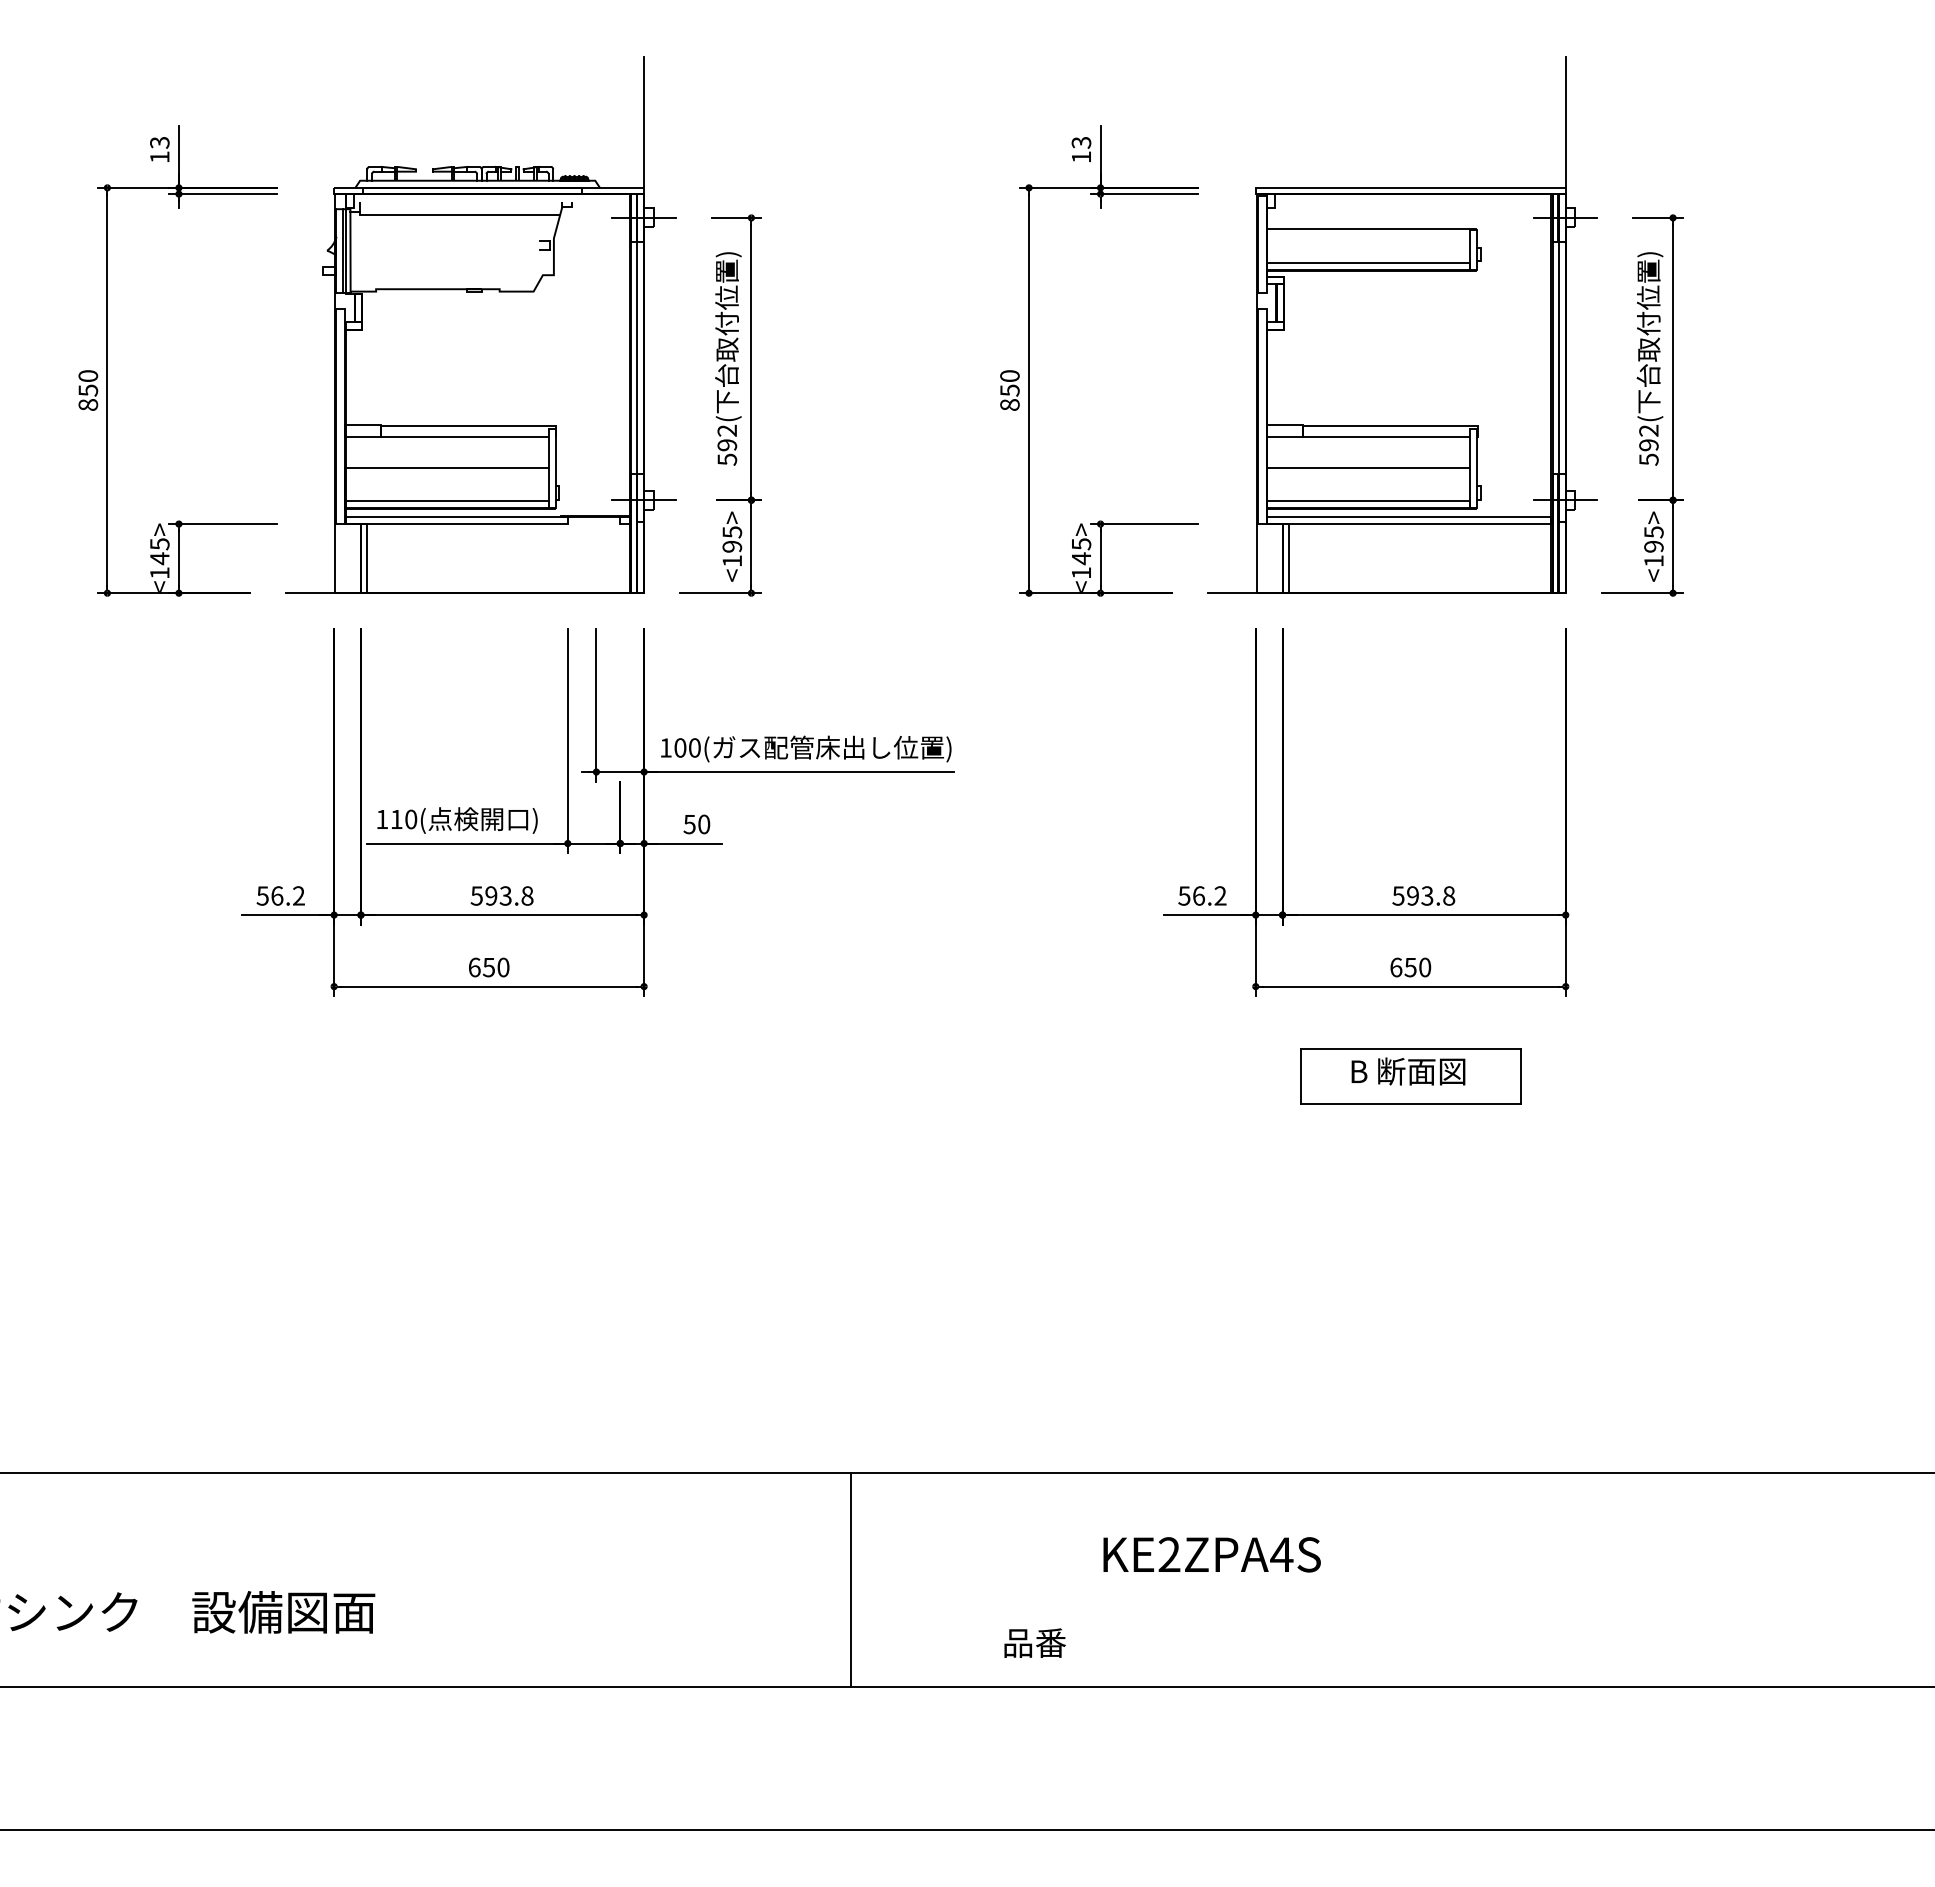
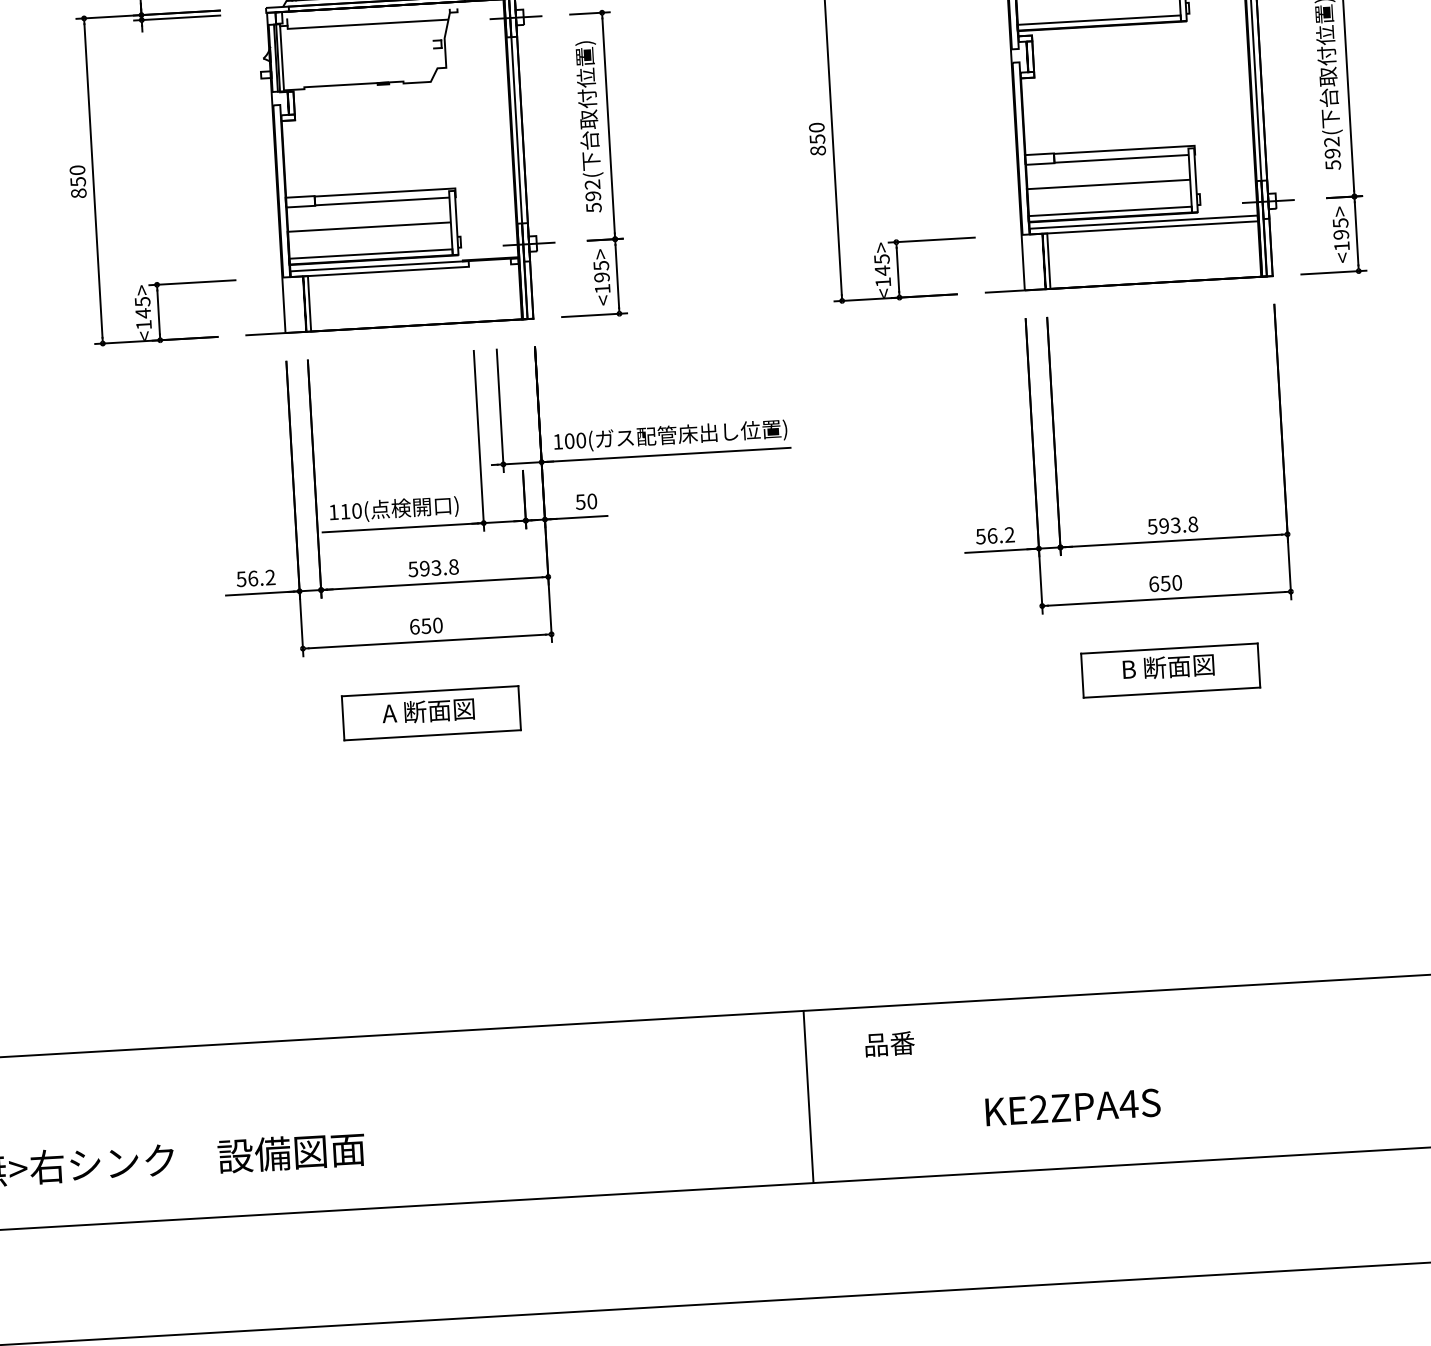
part: (488, 1076) -> (430, 713), added
text: (1211, 1554) -> (1072, 1107), moved
line: (851, 1579) -> (808, 1096), moved
text: (1034, 1642) -> (889, 1043), moved

